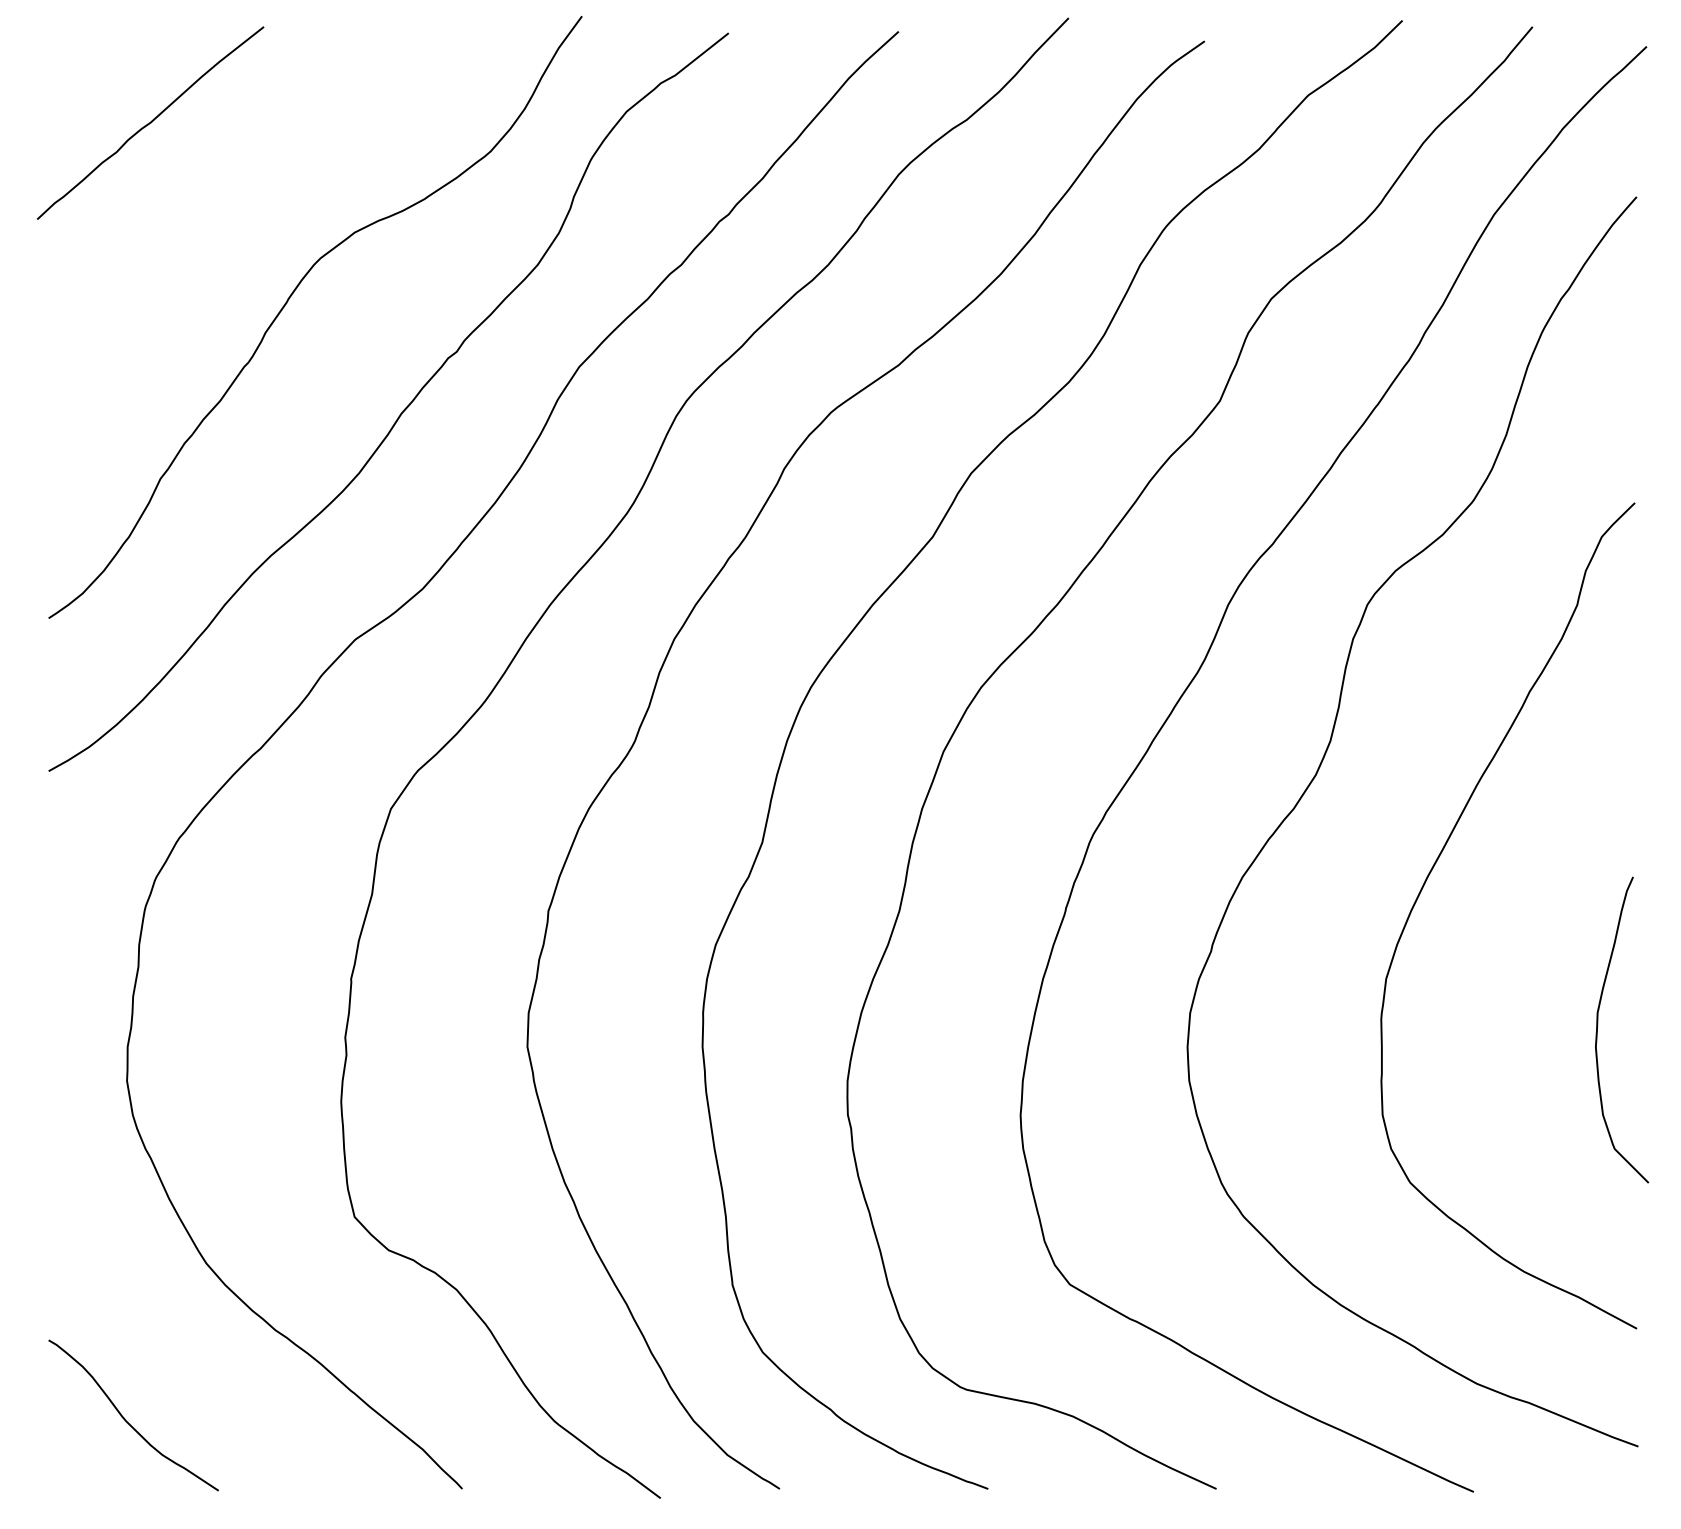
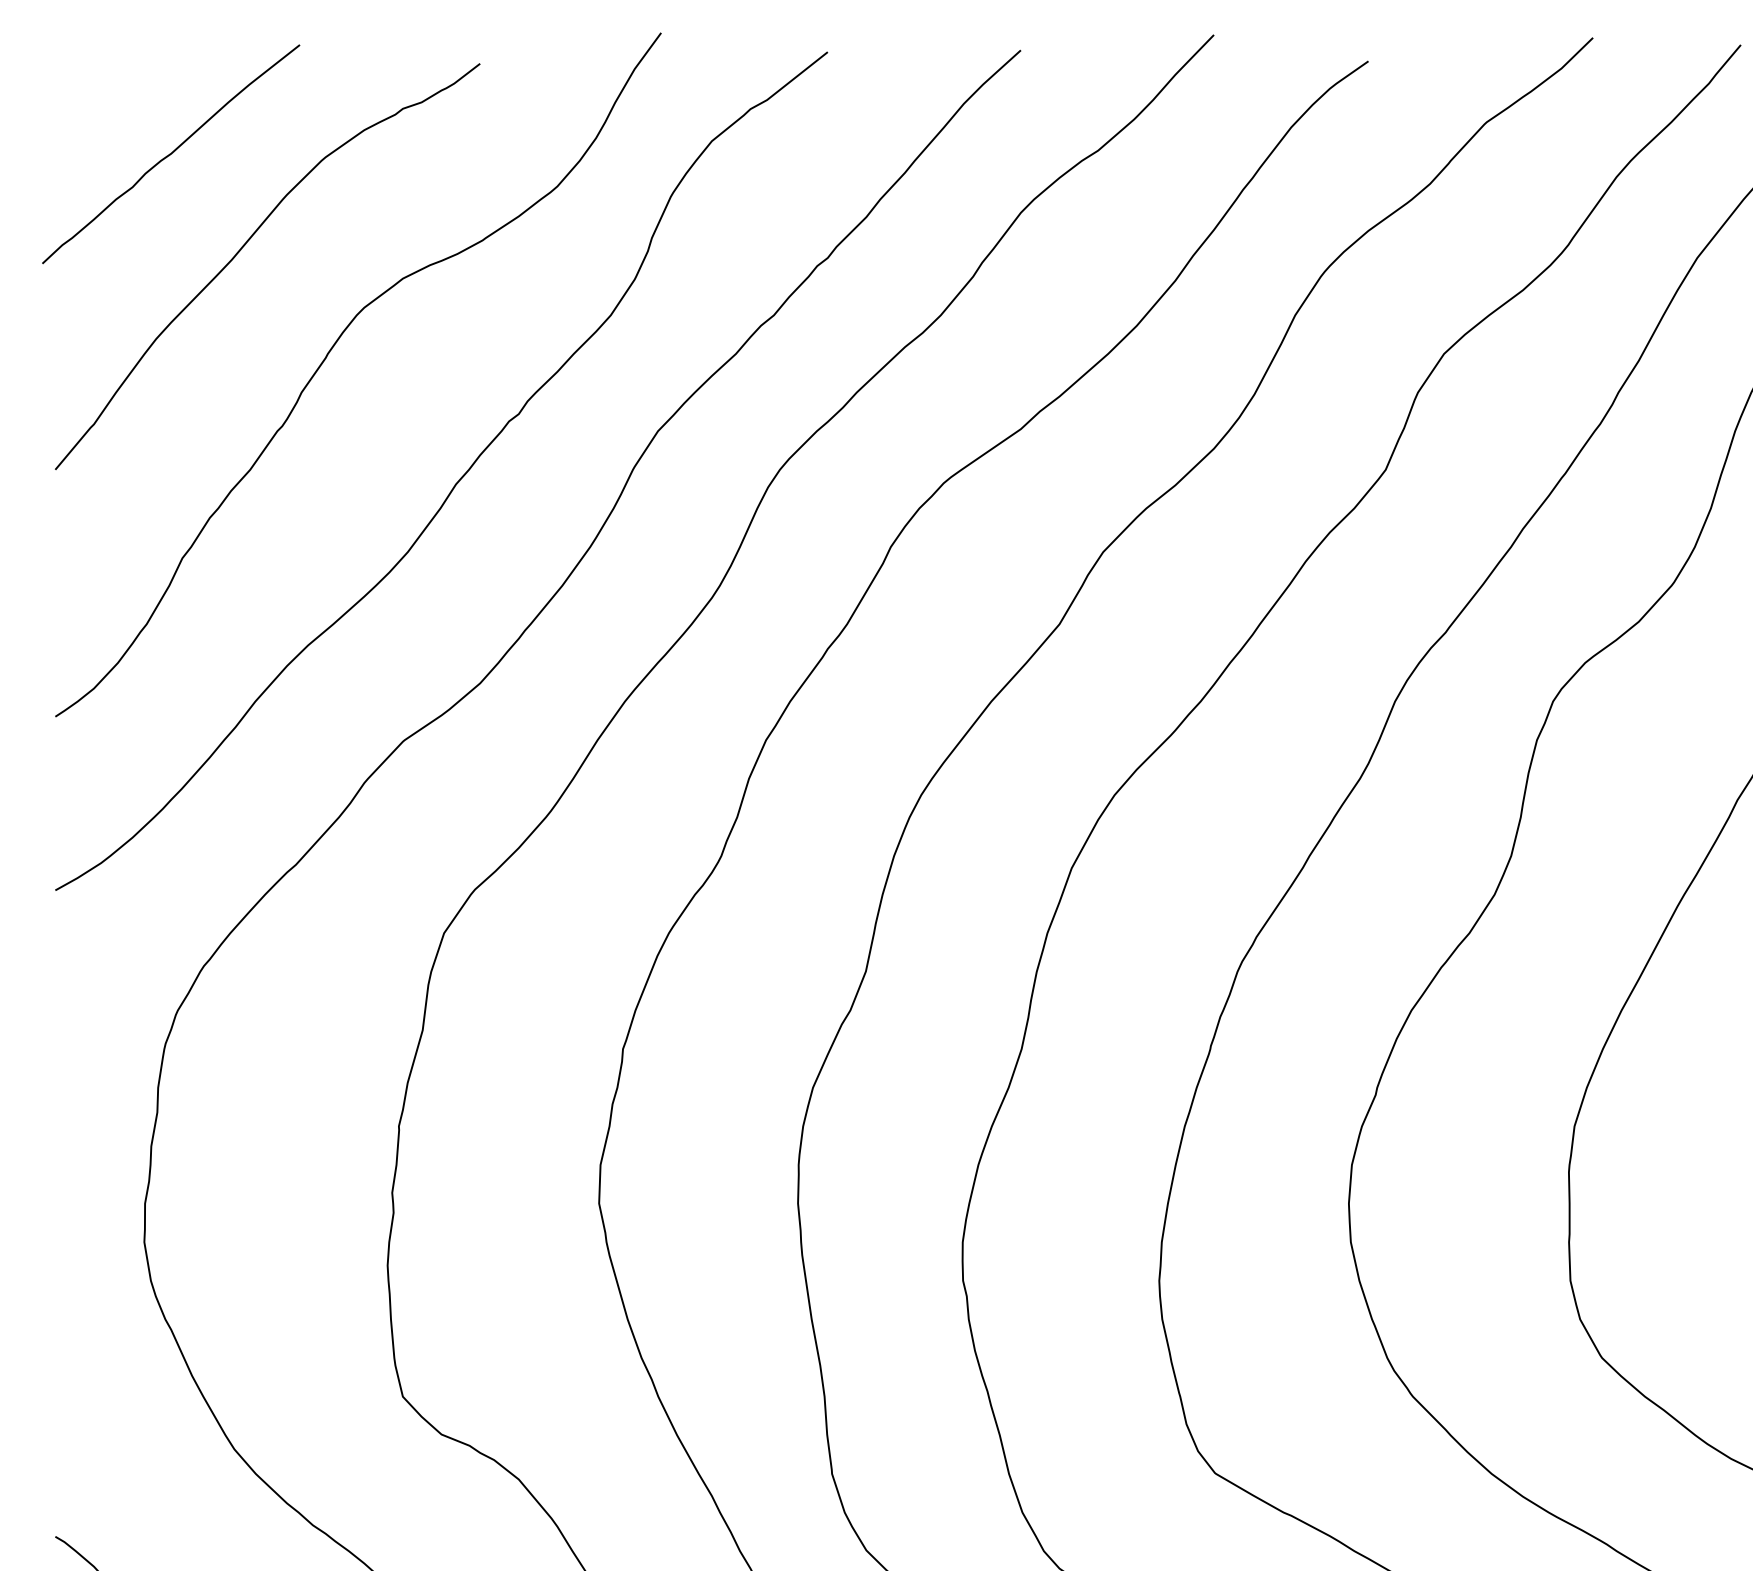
curve: (215, 204) -> (244, 246), added

